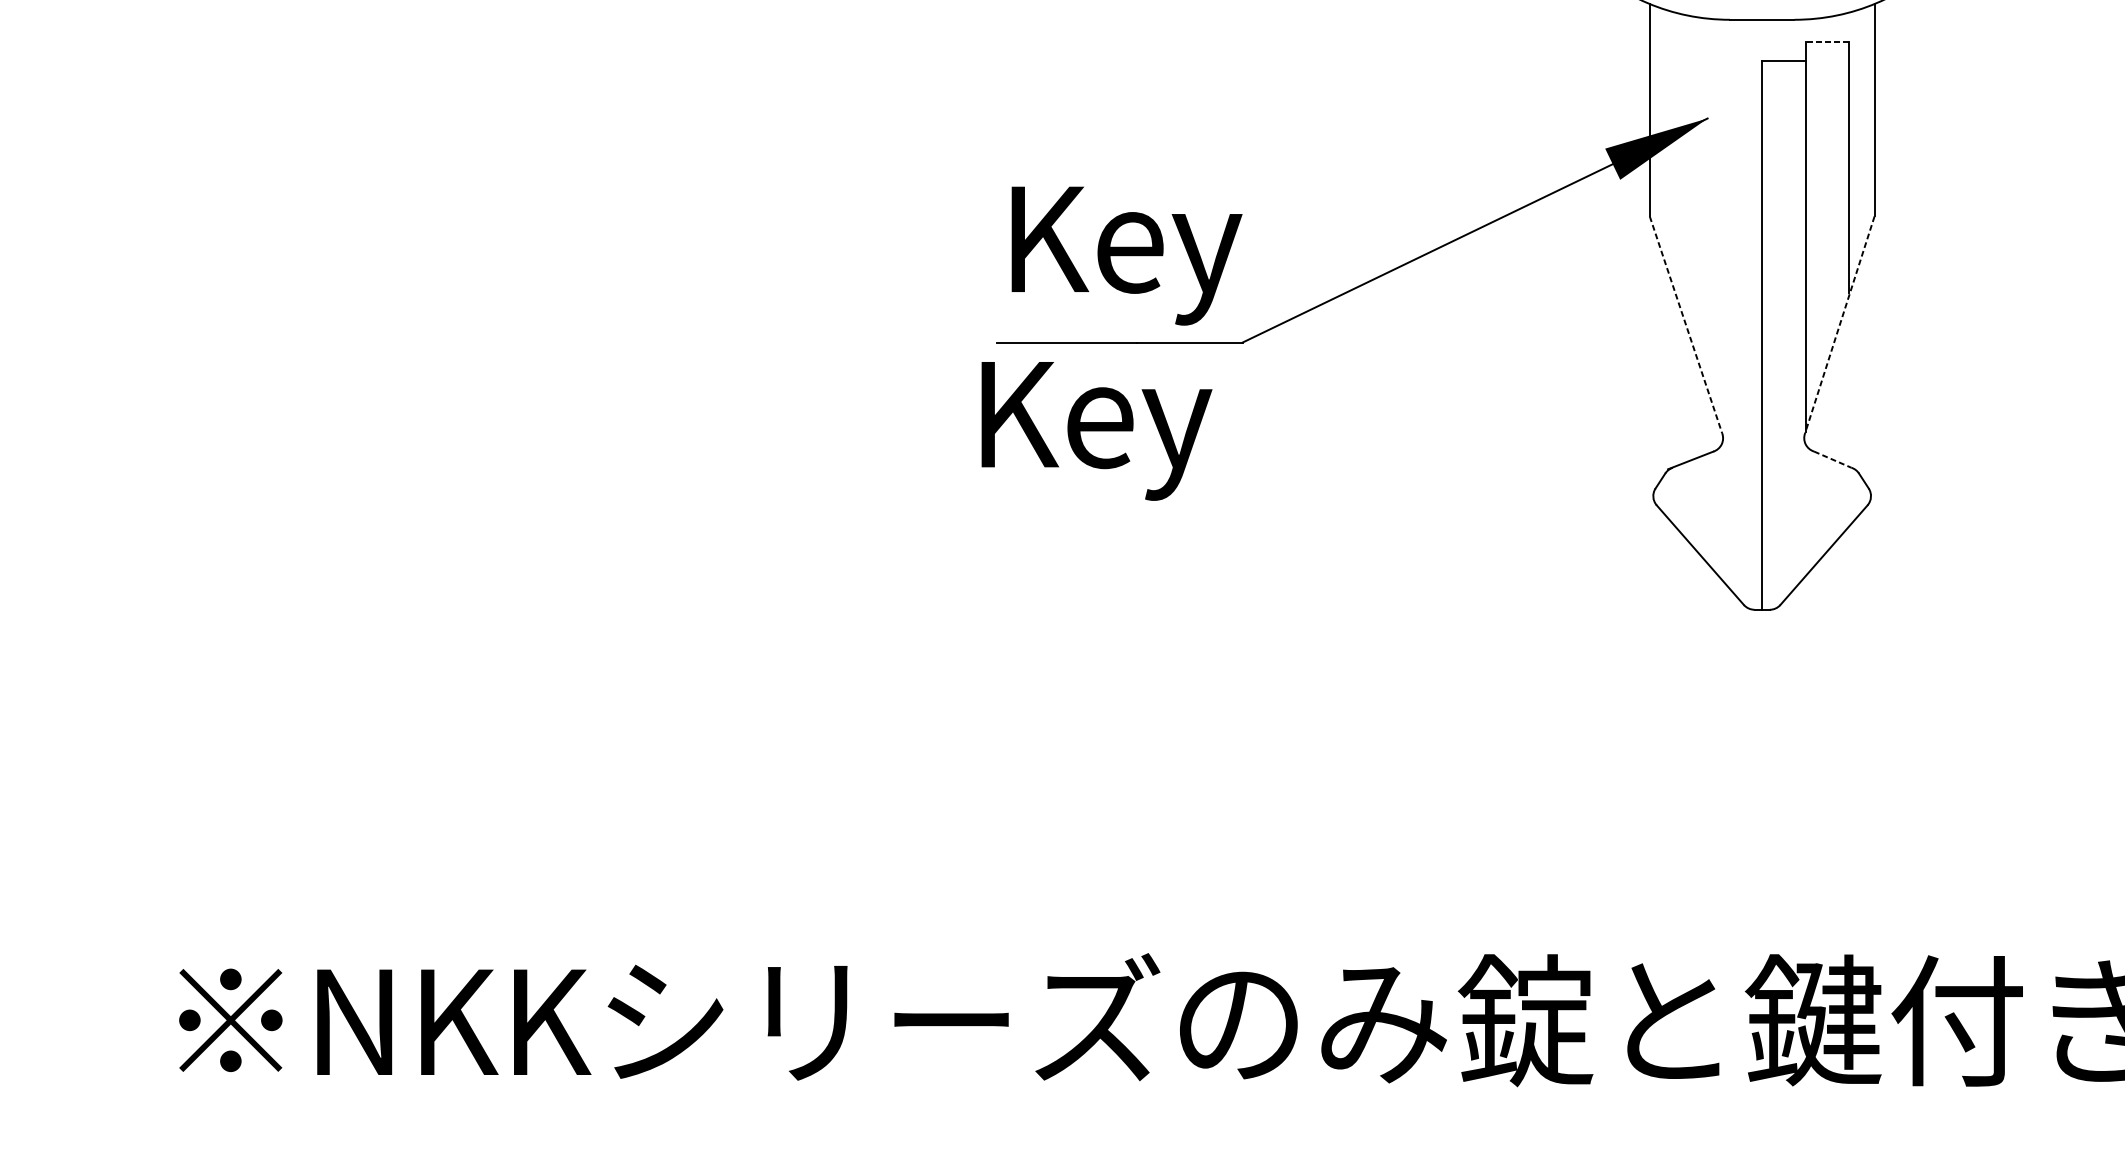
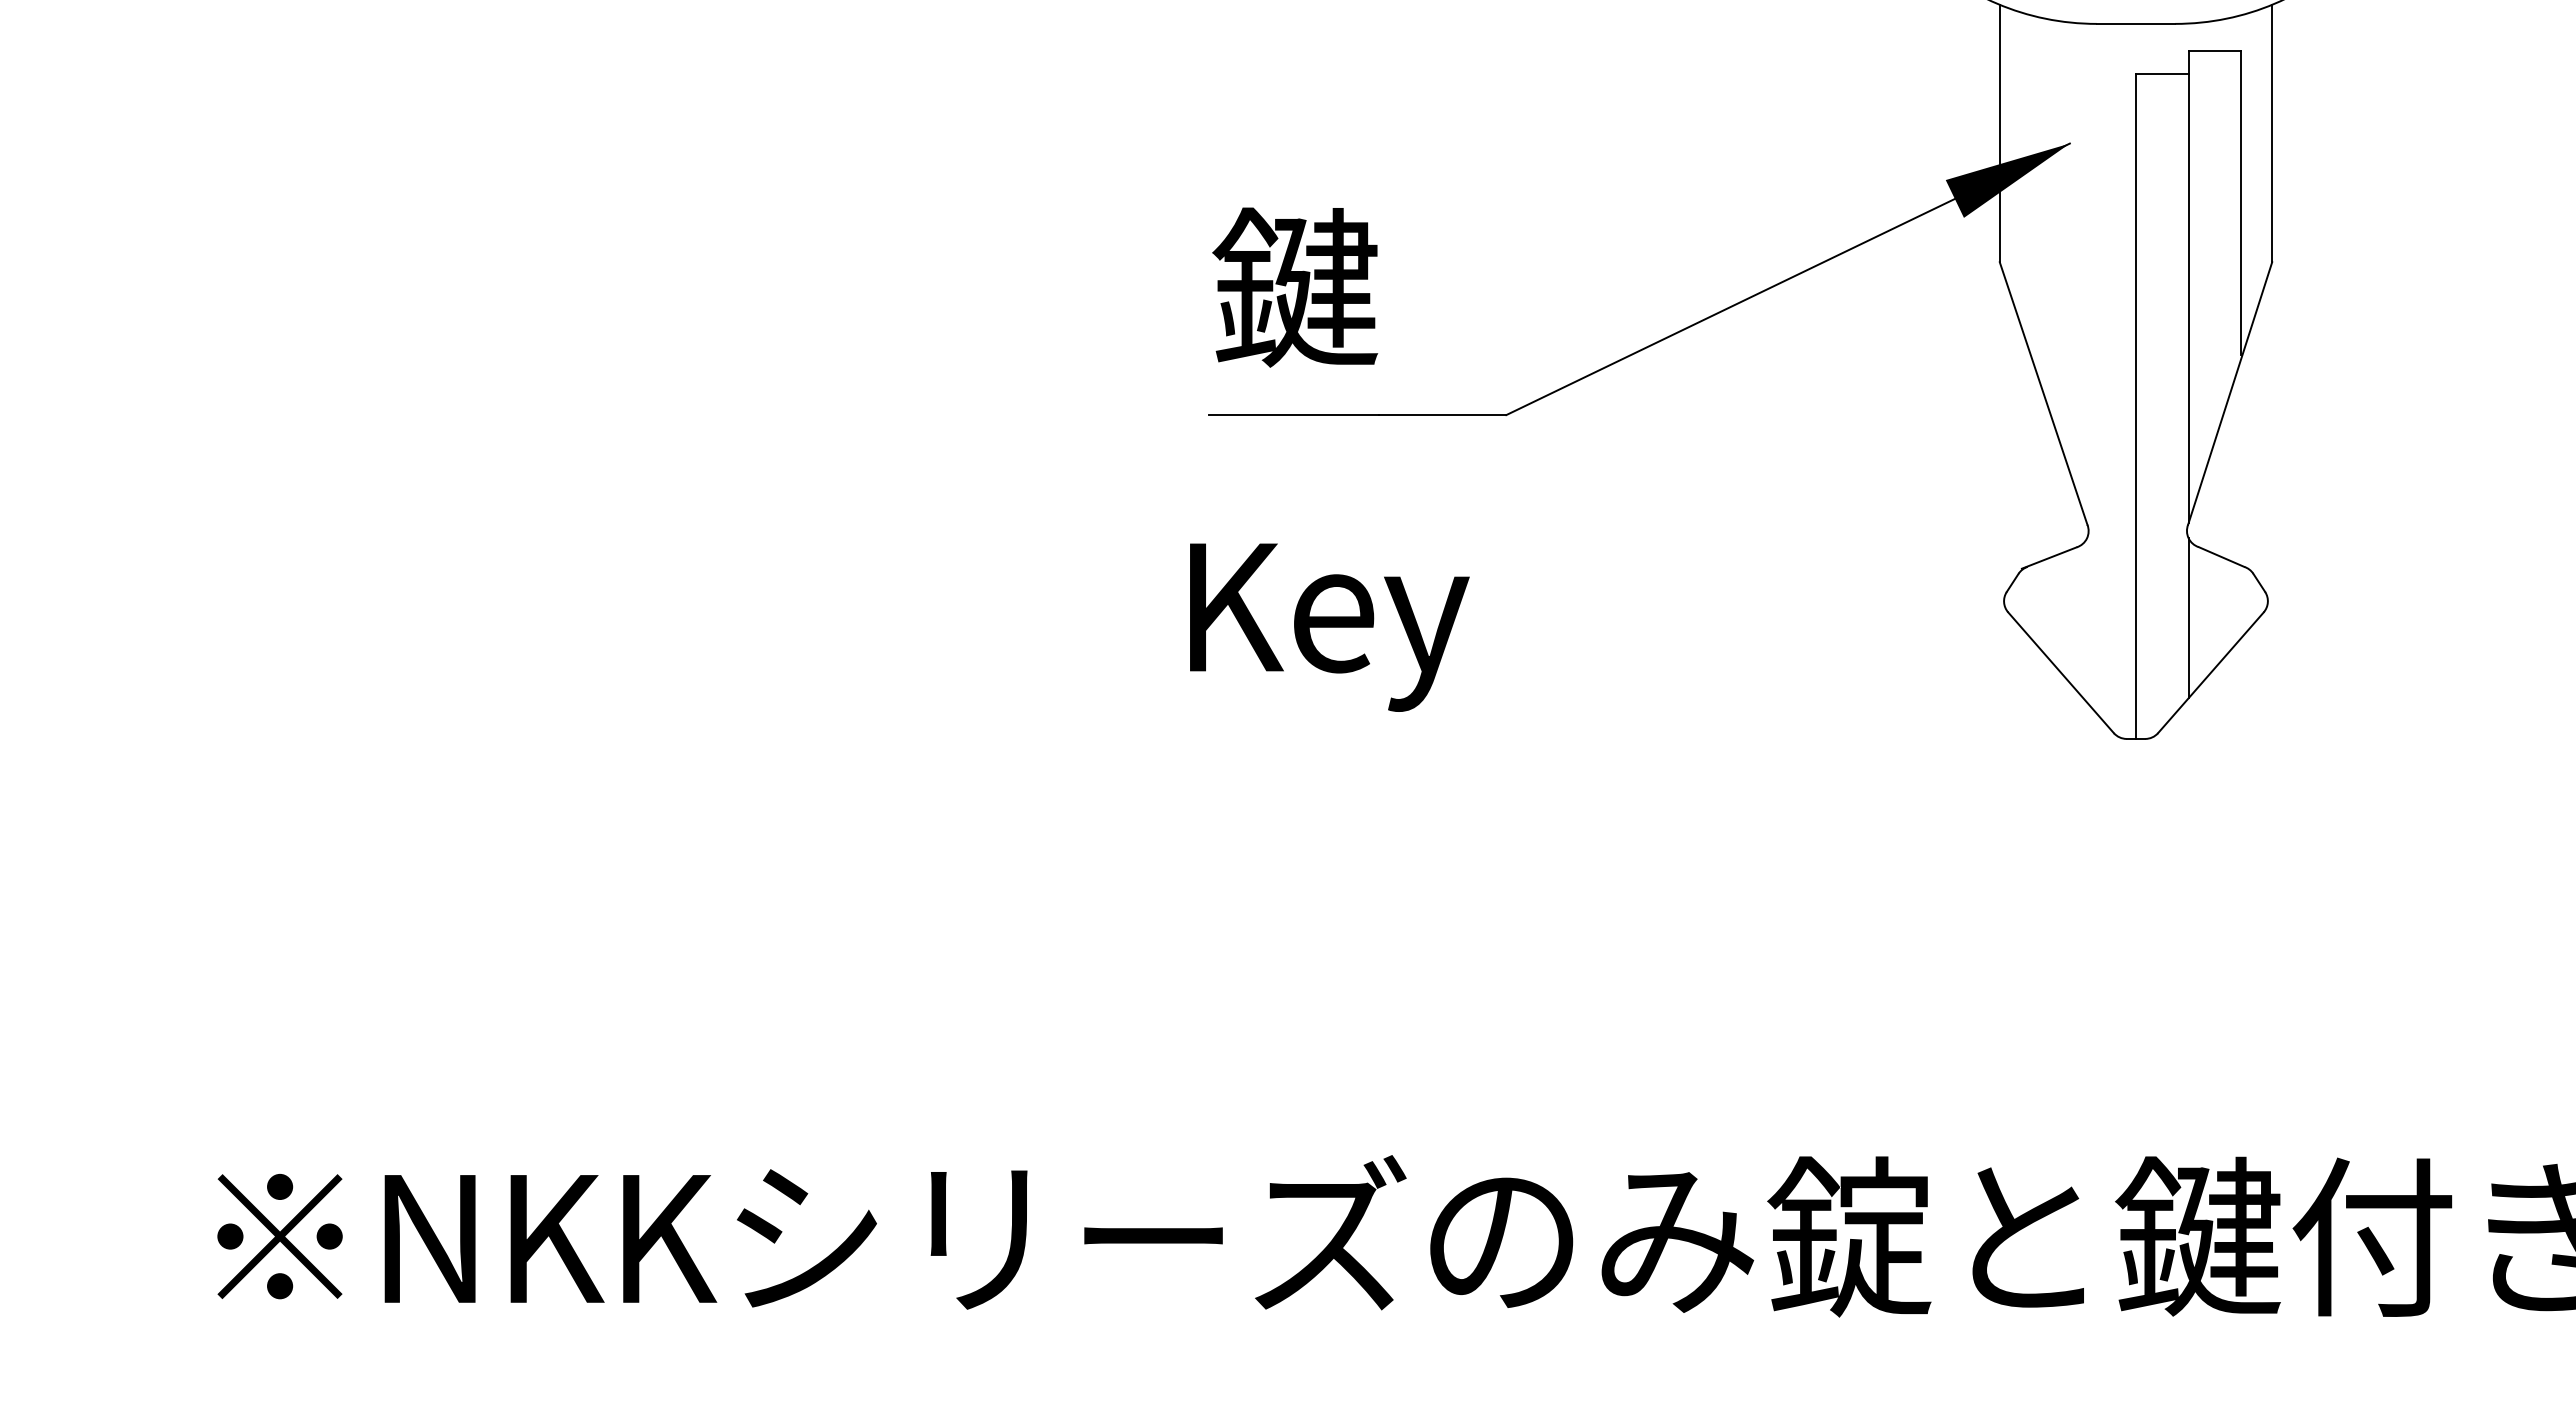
line: (1826, 42) -> (2214, 51), dashed -> solid
text: (1121, 248) -> (1359, 300), Key -> 鍵
line: (1840, 324) -> (2230, 393), dashed -> solid
line: (1685, 325) -> (2043, 394), dashed -> solid
text: (1096, 431) -> (1329, 627), moved
line: (1832, 460) -> (2221, 557), dashed -> solid
line: (1805, 510) -> (2188, 618), added

